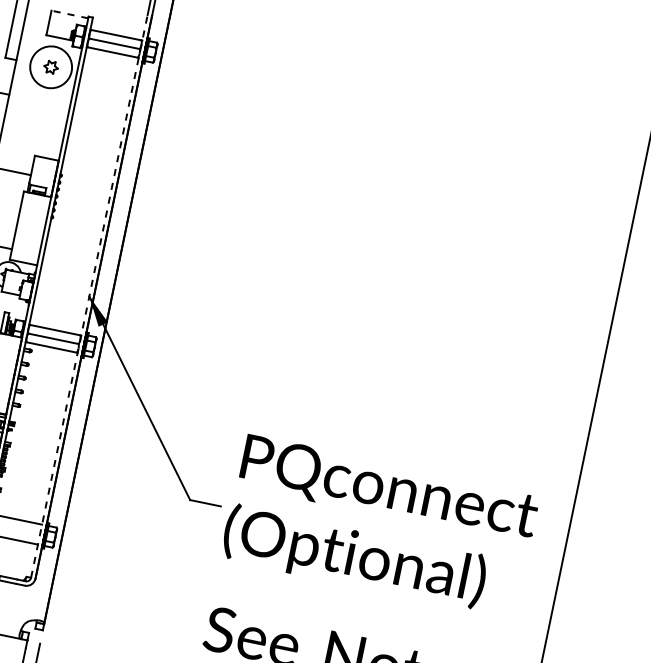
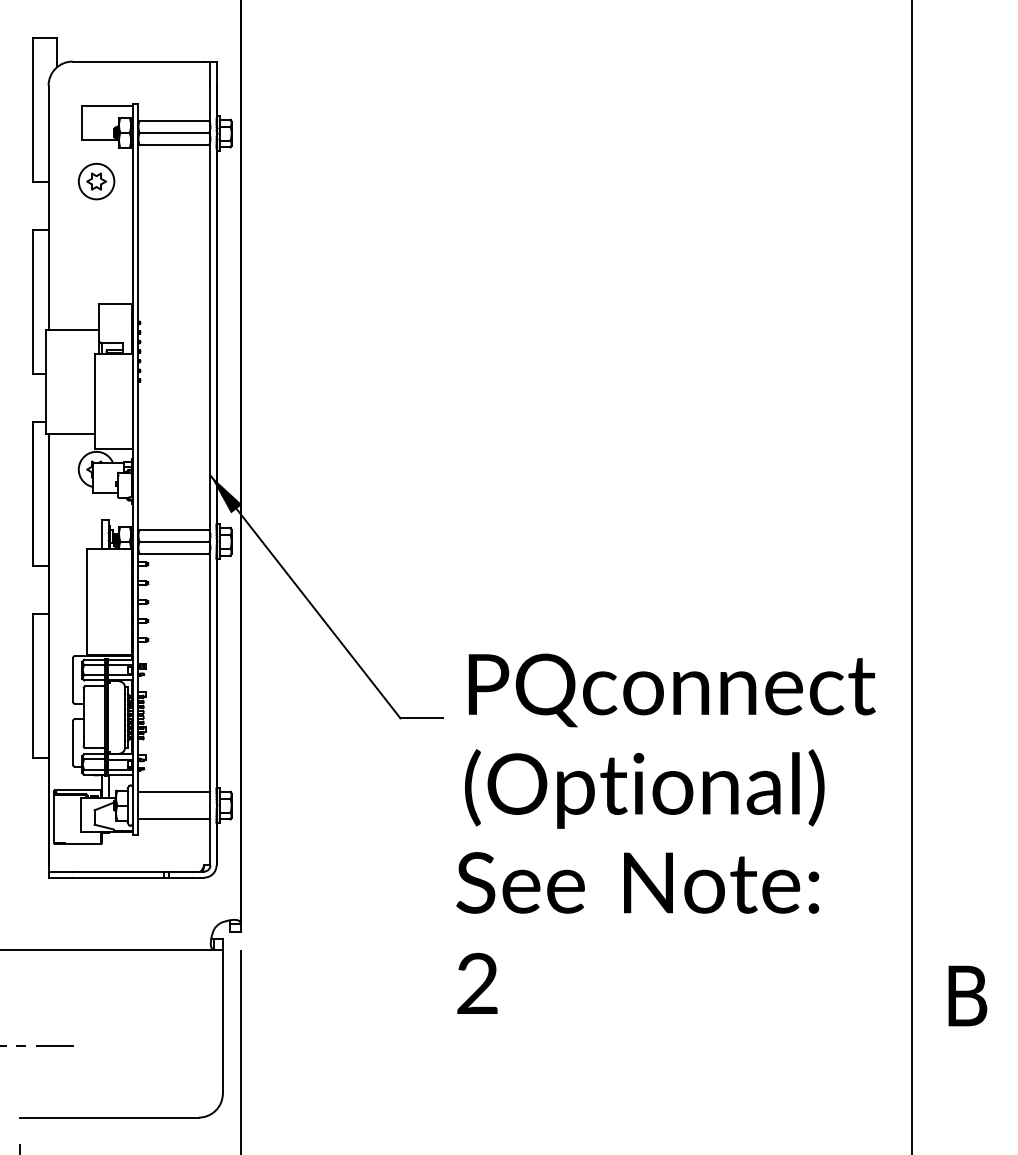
line: (69, 14) -> (106, 106), dashed -> solid
circle: (51, 67) -> (96, 181), size x0.62
line: (89, 296) -> (210, 475), dashed -> solid
text: (380, 526) -> (670, 740), moved

